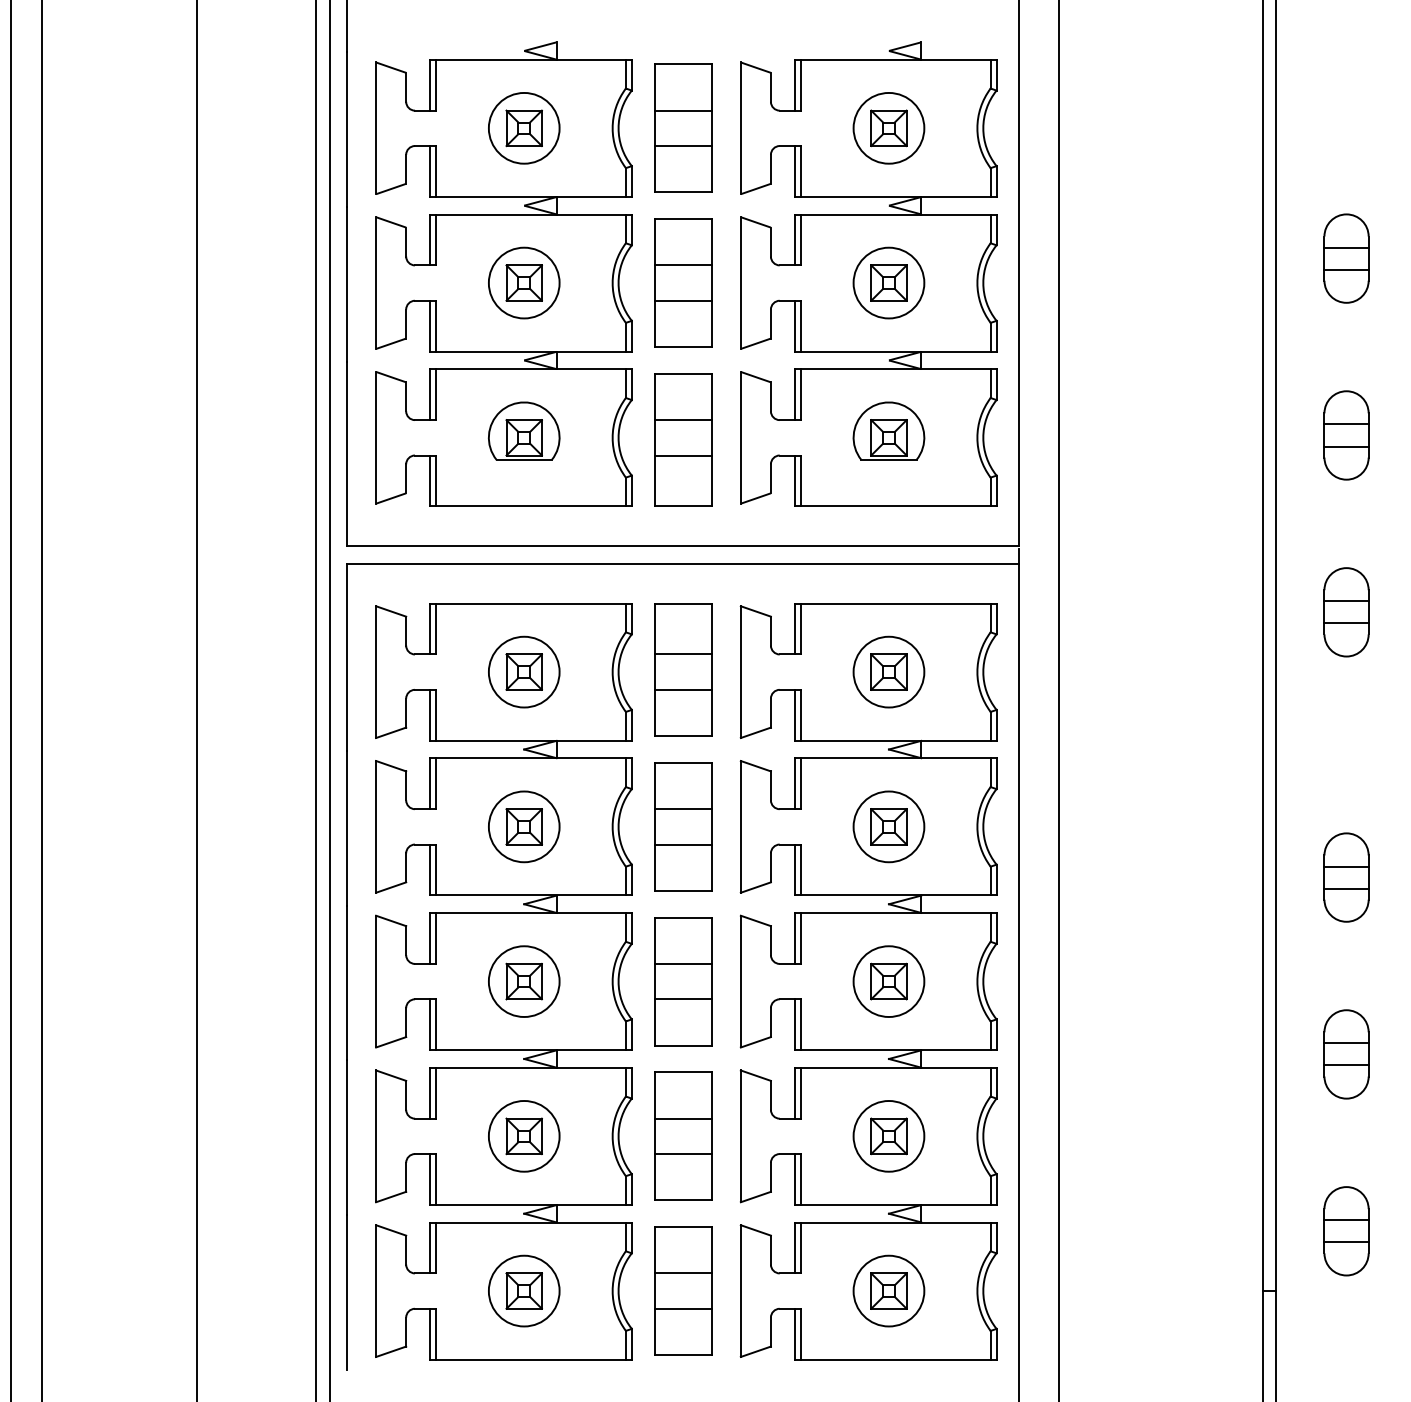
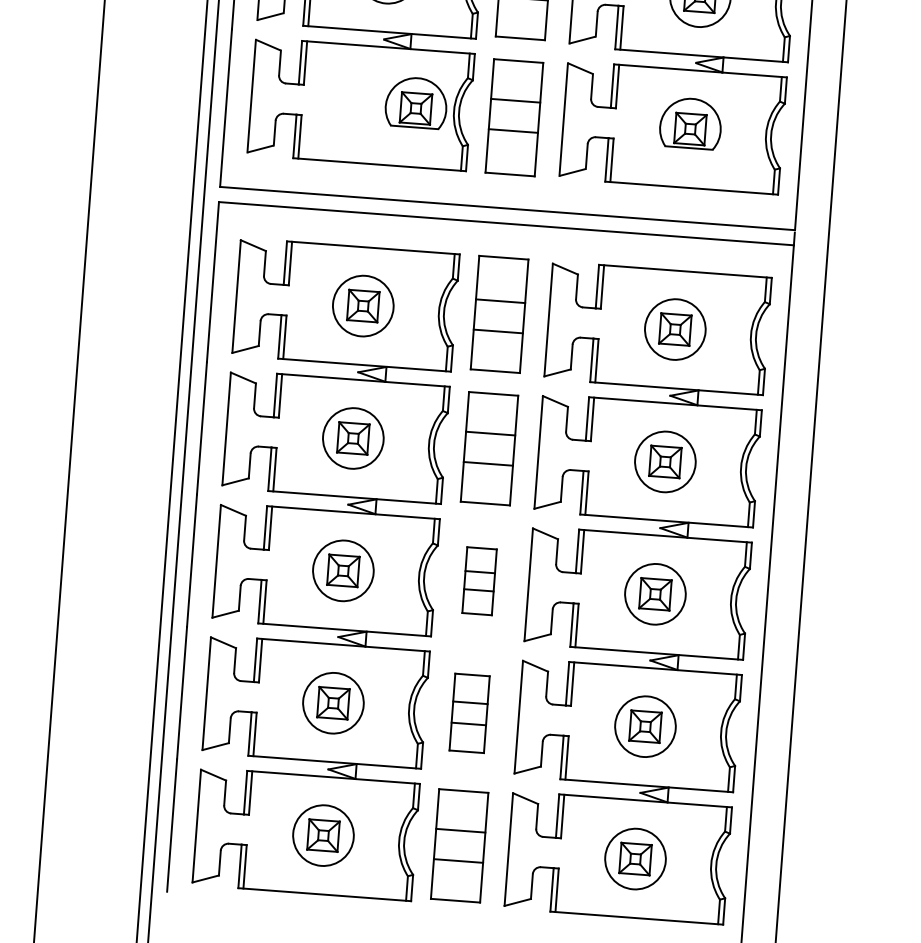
part: (524, 430) -> (416, 102), moved
part: (683, 981) -> (479, 581), size x0.6
part: (683, 1135) -> (469, 712), size x0.7

